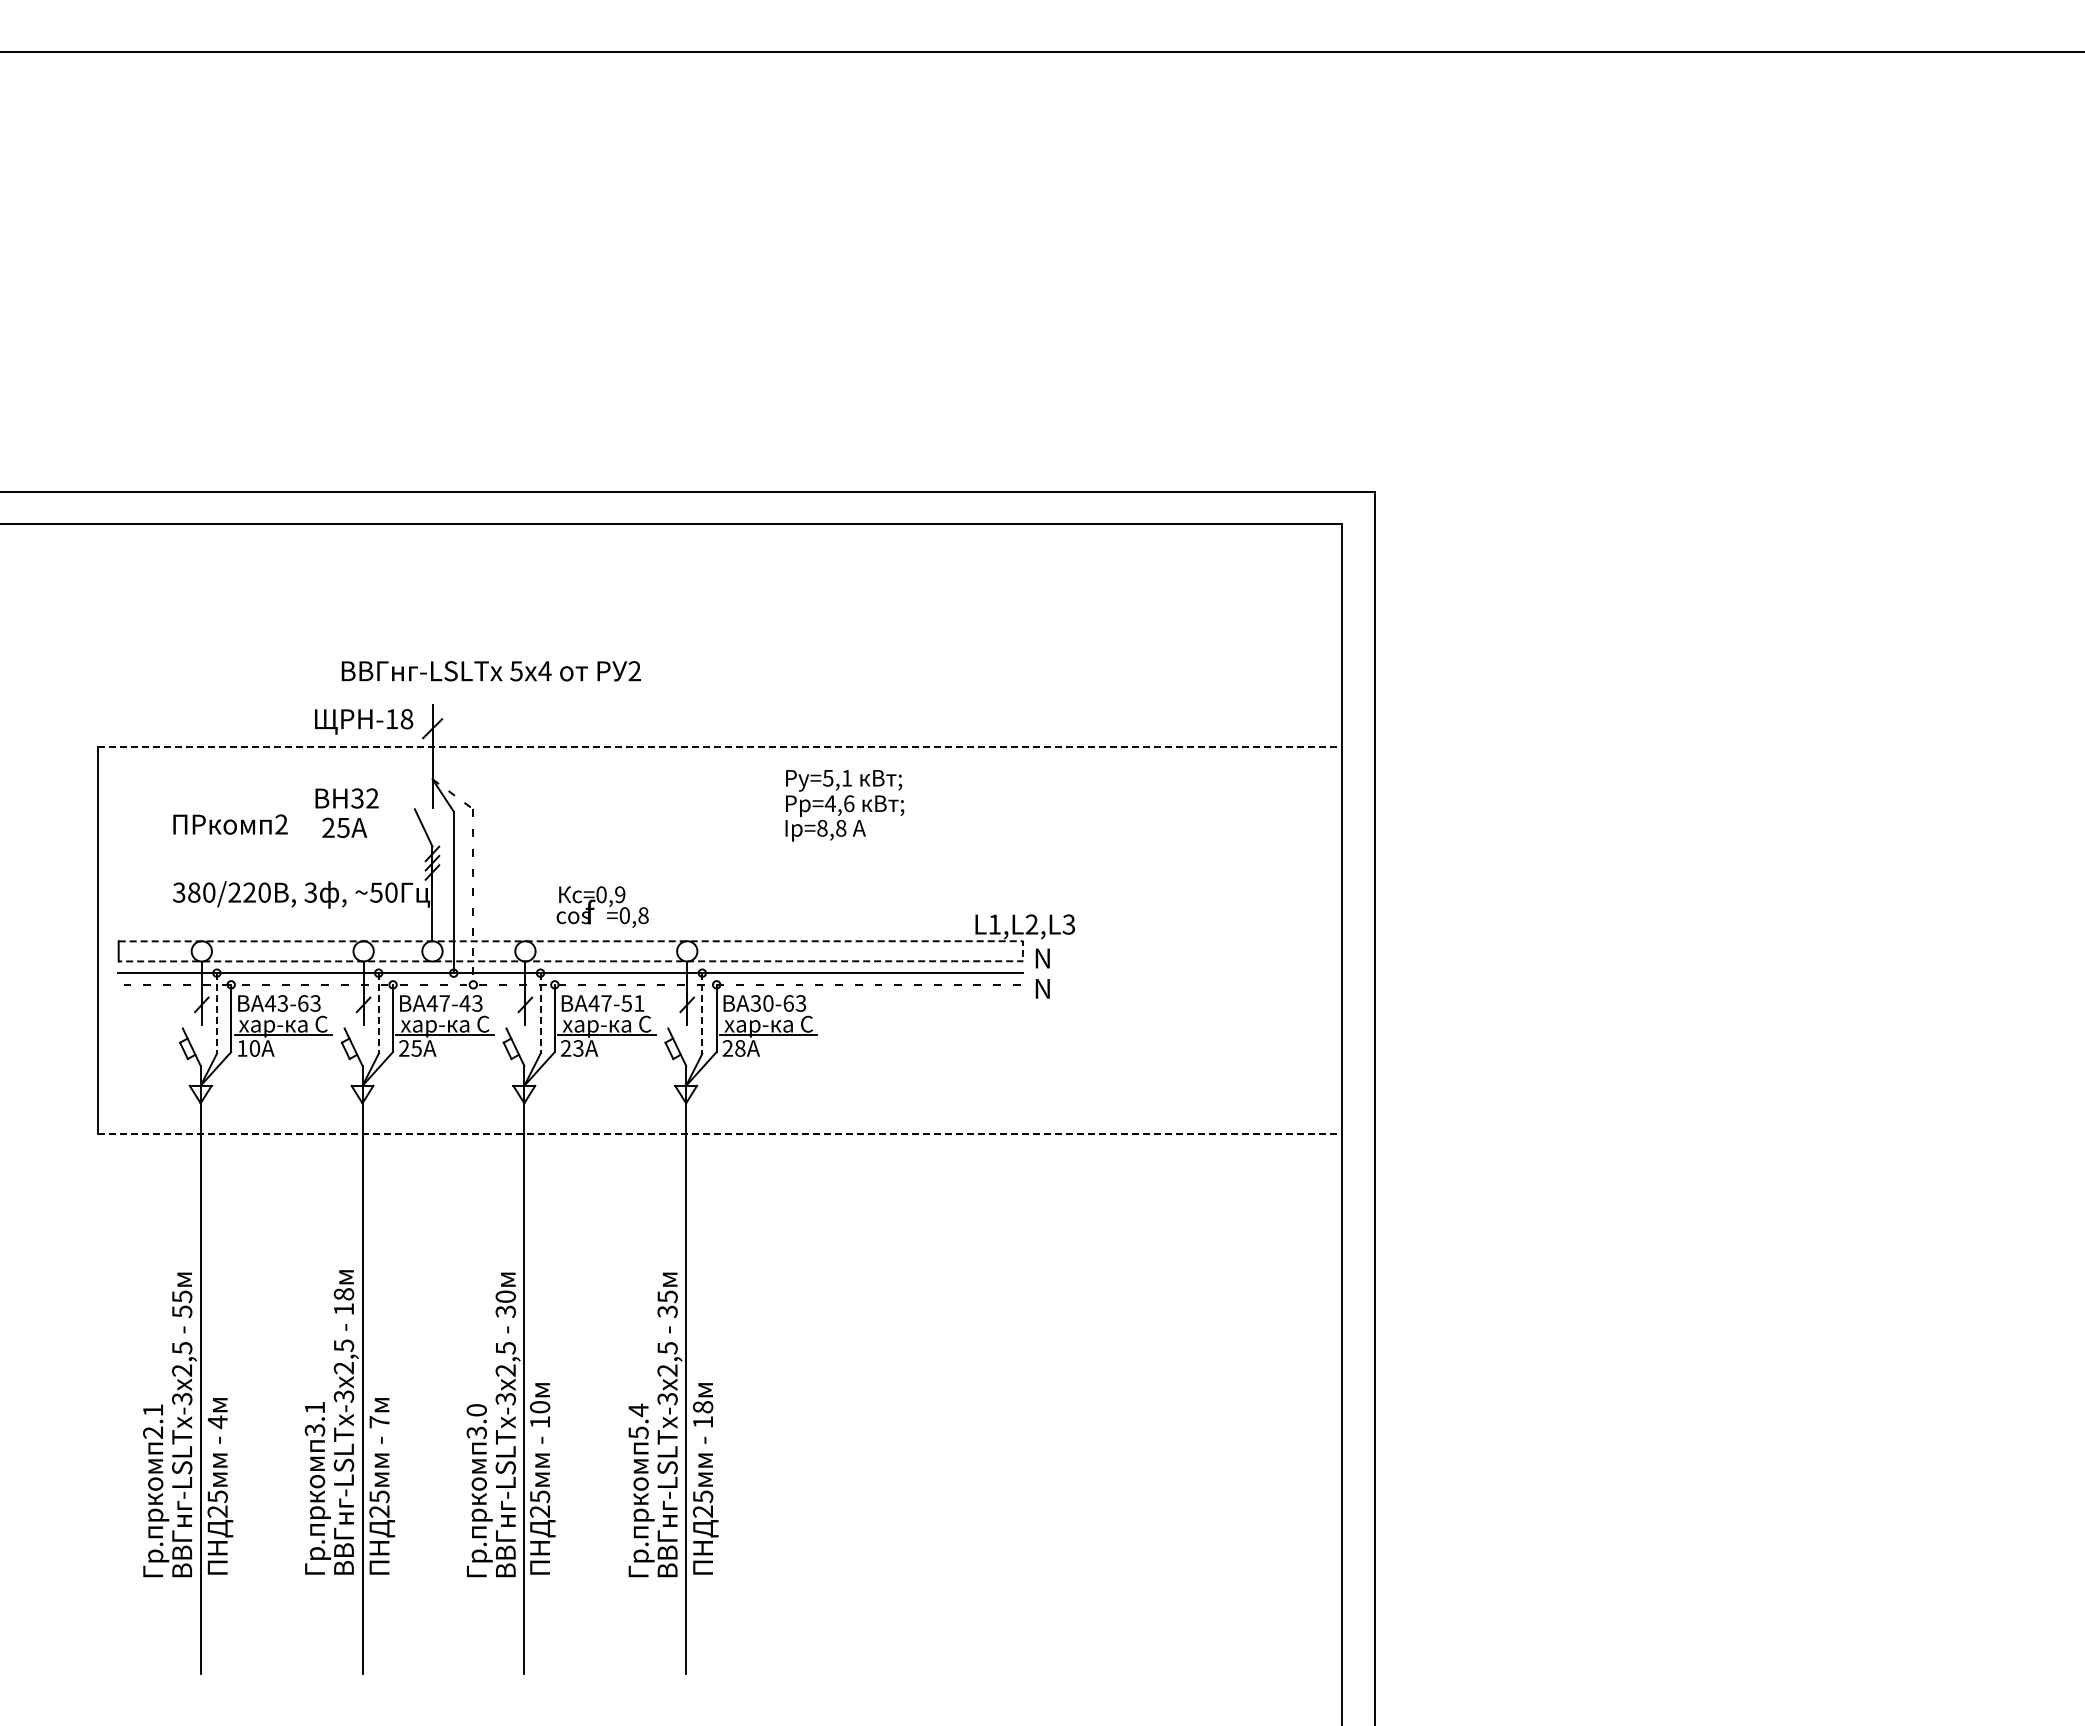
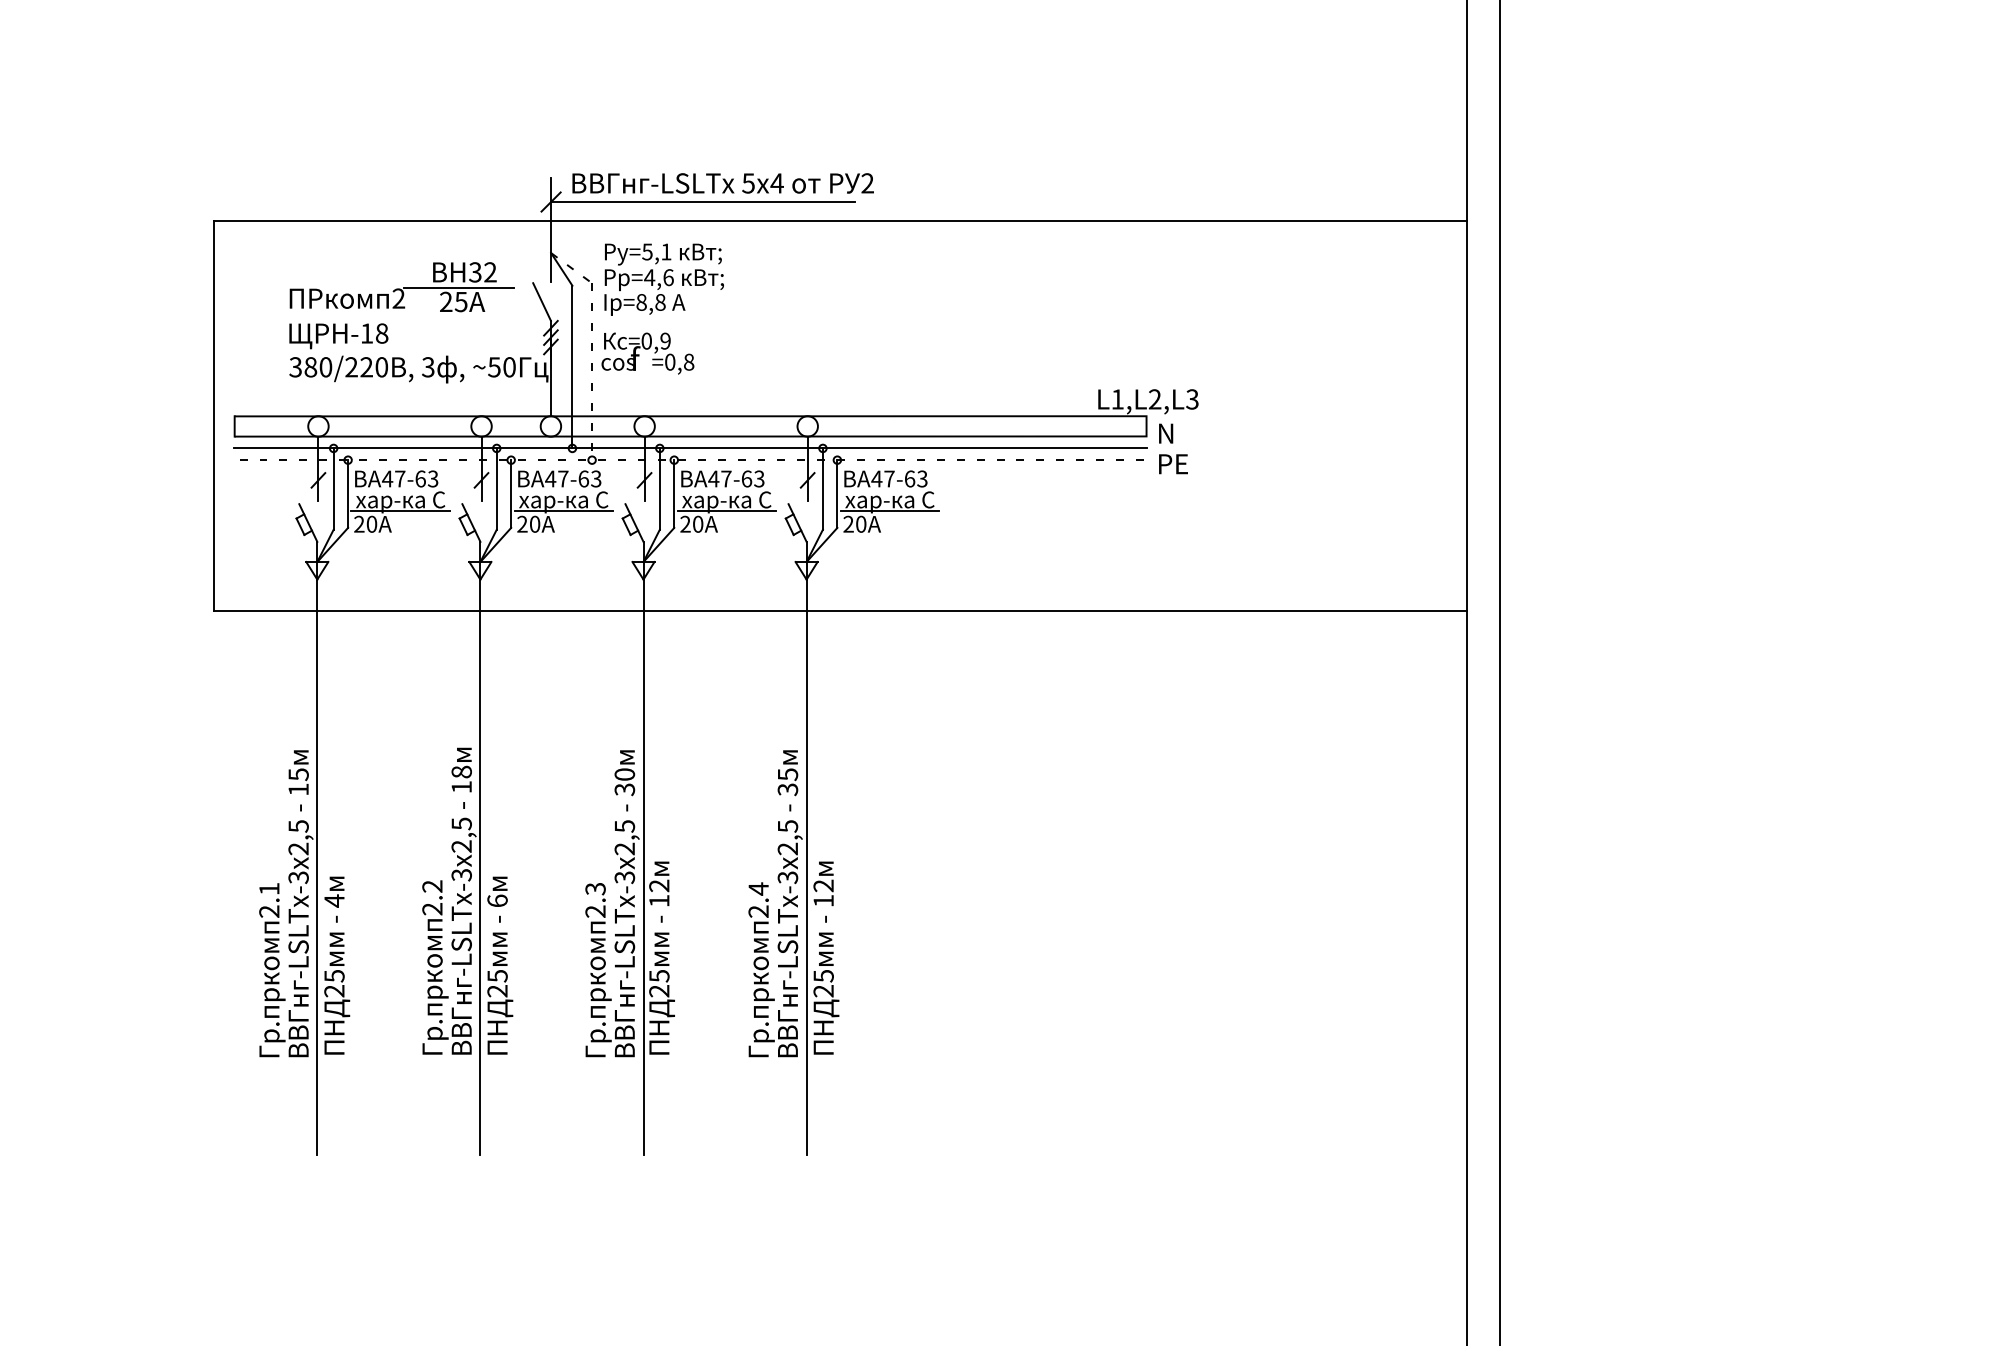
text: (490, 671) -> (722, 183), moved
text: (364, 721) -> (339, 335), moved
line: (583, 728) -> (703, 201), added
line: (719, 747) -> (840, 220), dashed -> solid
text: (844, 805) -> (663, 279), moved
line: (340, 813) -> (458, 287), added
text: (602, 906) -> (647, 353), moved
line: (1023, 951) -> (1146, 426), dashed -> solid
text: (1051, 988) -> (1174, 463), N -> РЕ
text: (282, 1003) -> (399, 478), 43-63 -> 47-63
text: (464, 1003) -> (583, 478), 47-43 -> 47-63
text: (632, 1003) -> (752, 478), 47-51 -> 47-63
text: (761, 1003) -> (882, 478), 30-63 -> 47-63
line: (216, 1014) -> (333, 490), dashed -> solid
line: (378, 1014) -> (496, 490), dashed -> solid
line: (540, 1014) -> (659, 490), dashed -> solid
line: (702, 1014) -> (823, 490), dashed -> solid
text: (242, 1048) -> (359, 524), 10 -> 20
text: (416, 1048) -> (534, 524), 25 -> 20
text: (578, 1048) -> (698, 524), 23 -> 20
text: (740, 1048) -> (861, 524), 28 -> 20
line: (719, 1134) -> (840, 611), dashed -> solid
text: (182, 1311) -> (298, 789), 55 -> 15
text: (540, 1407) -> (659, 886), 10 -> 12
text: (703, 1407) -> (824, 886), 18 -> 12
text: (314, 1418) -> (432, 897), 3.1 -> 2.2
text: (379, 1421) -> (497, 900), 7 -> 6
text: (476, 1421) -> (595, 900), 3.0 -> 2.3
text: (638, 1432) -> (758, 911), 5.4 -> 2.4

